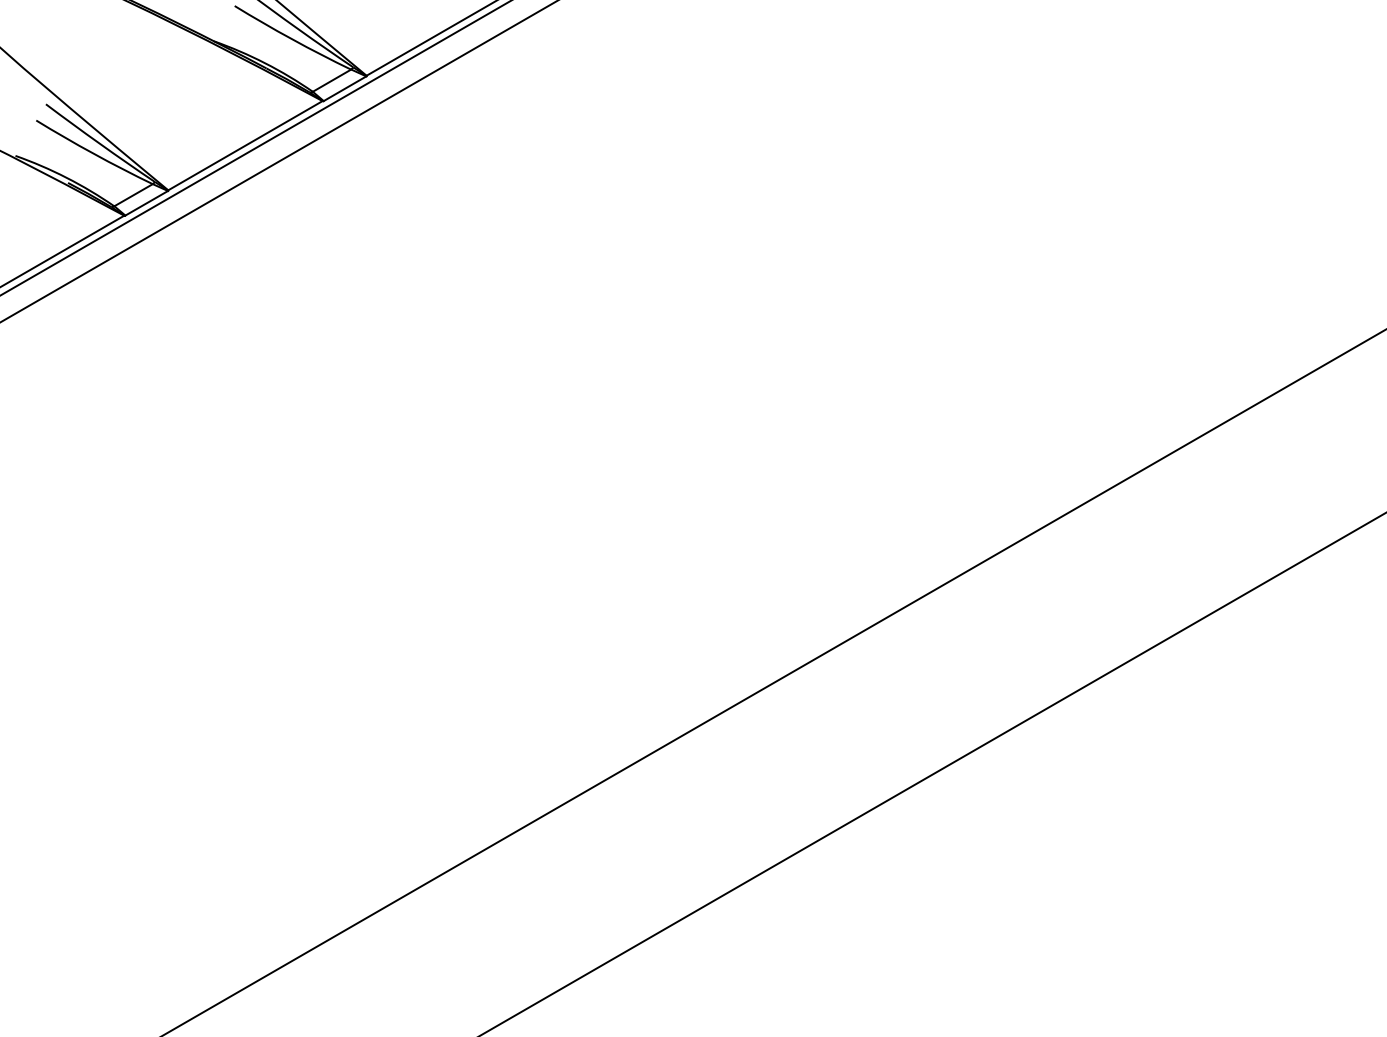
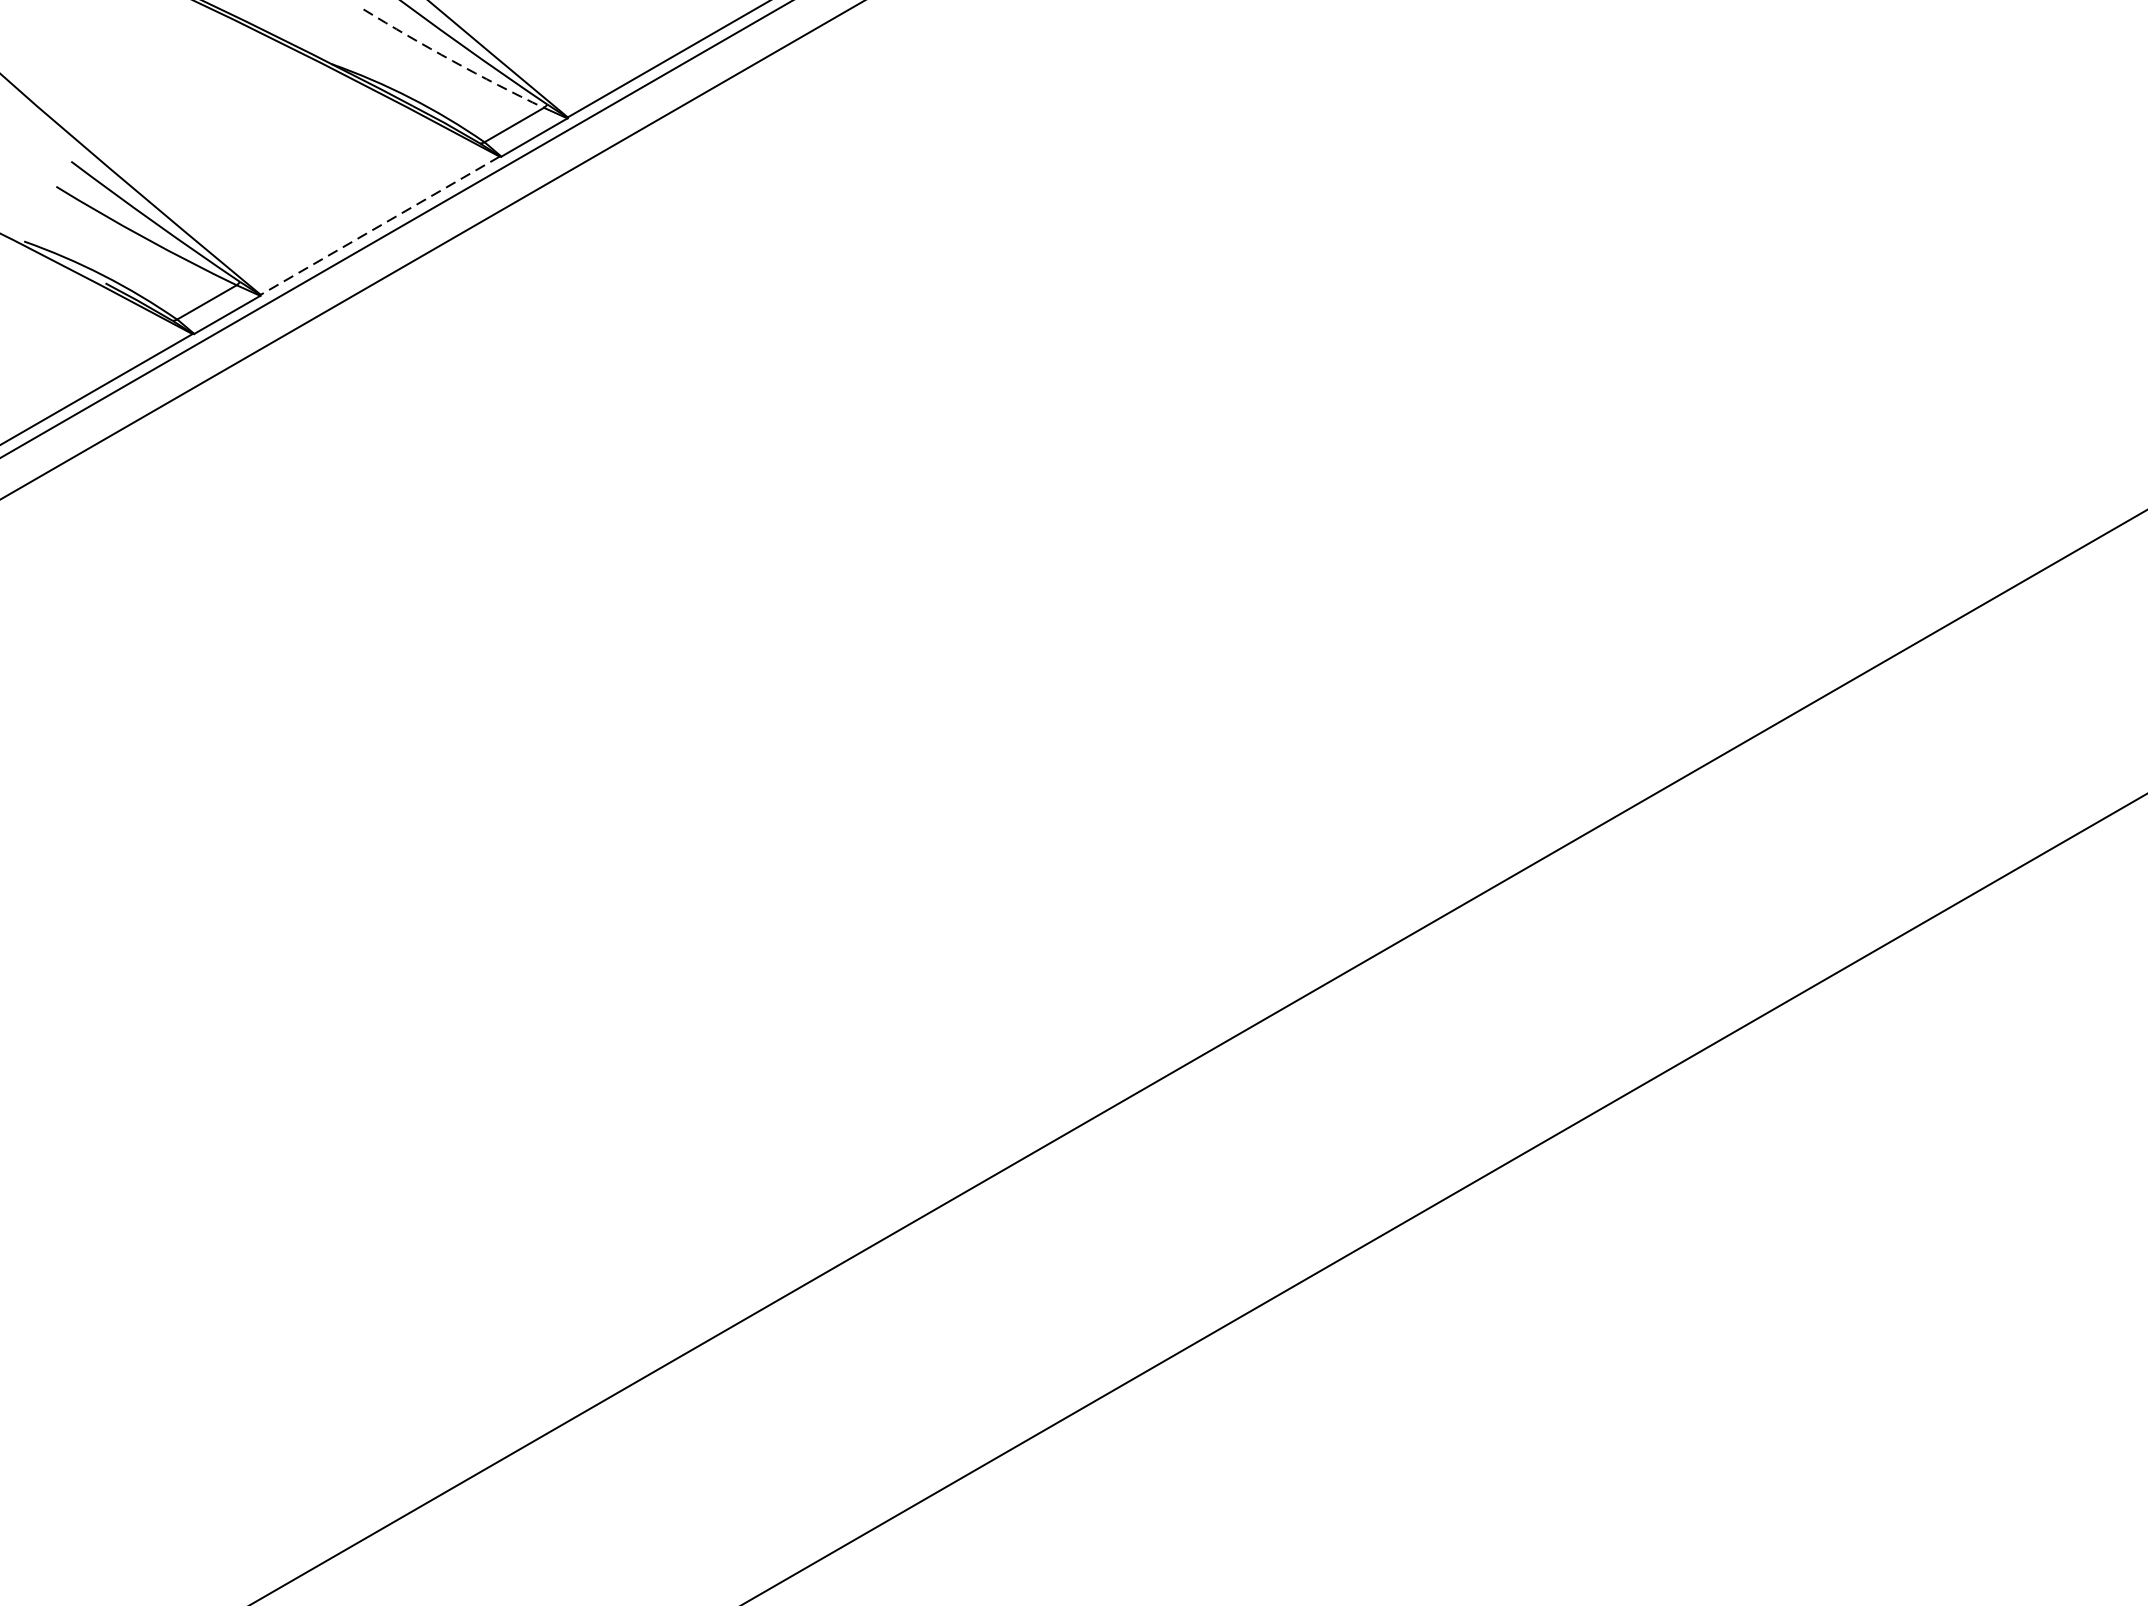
arc: (292, 39) -> (453, 61), solid -> dashed
line: (245, 145) -> (380, 225), solid -> dashed

